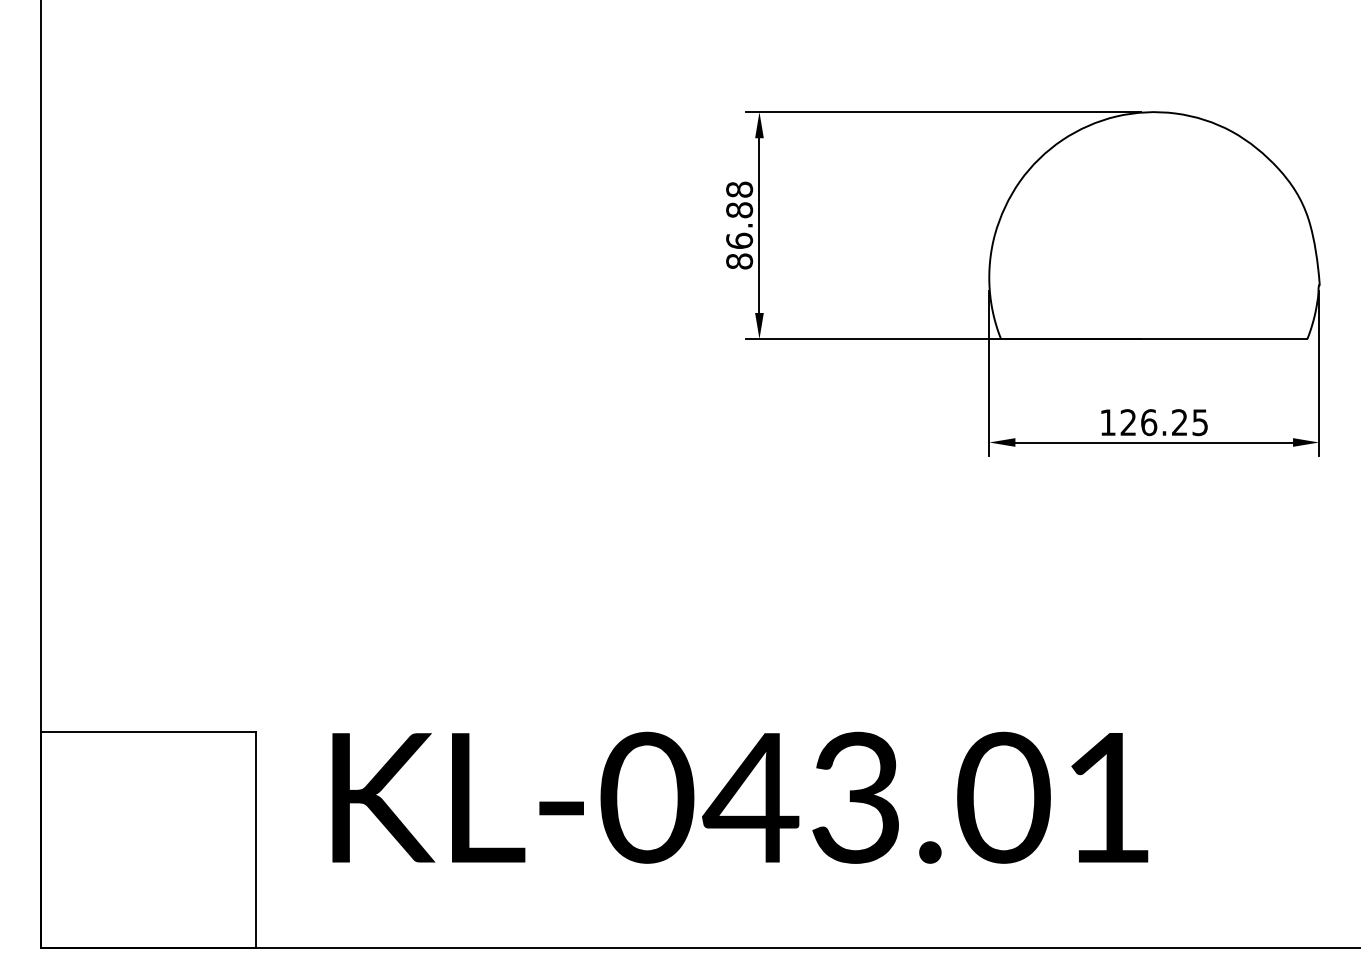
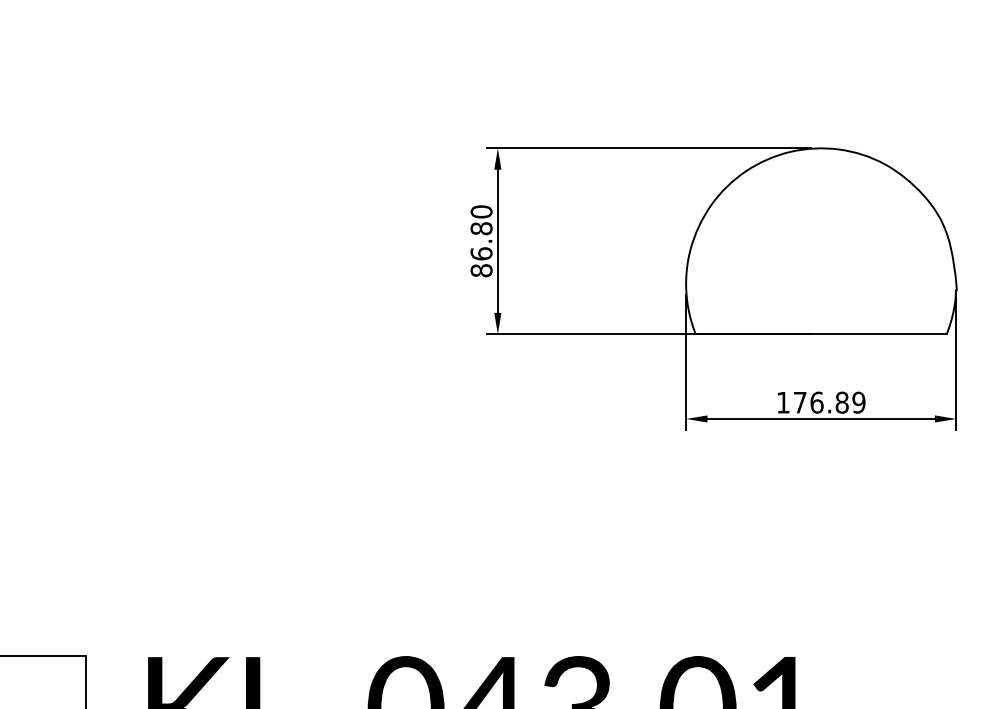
text: (739, 189) -> (481, 211), 86.88 -> 86.80
text: (1164, 422) -> (829, 402), 126.25 -> 176.89

